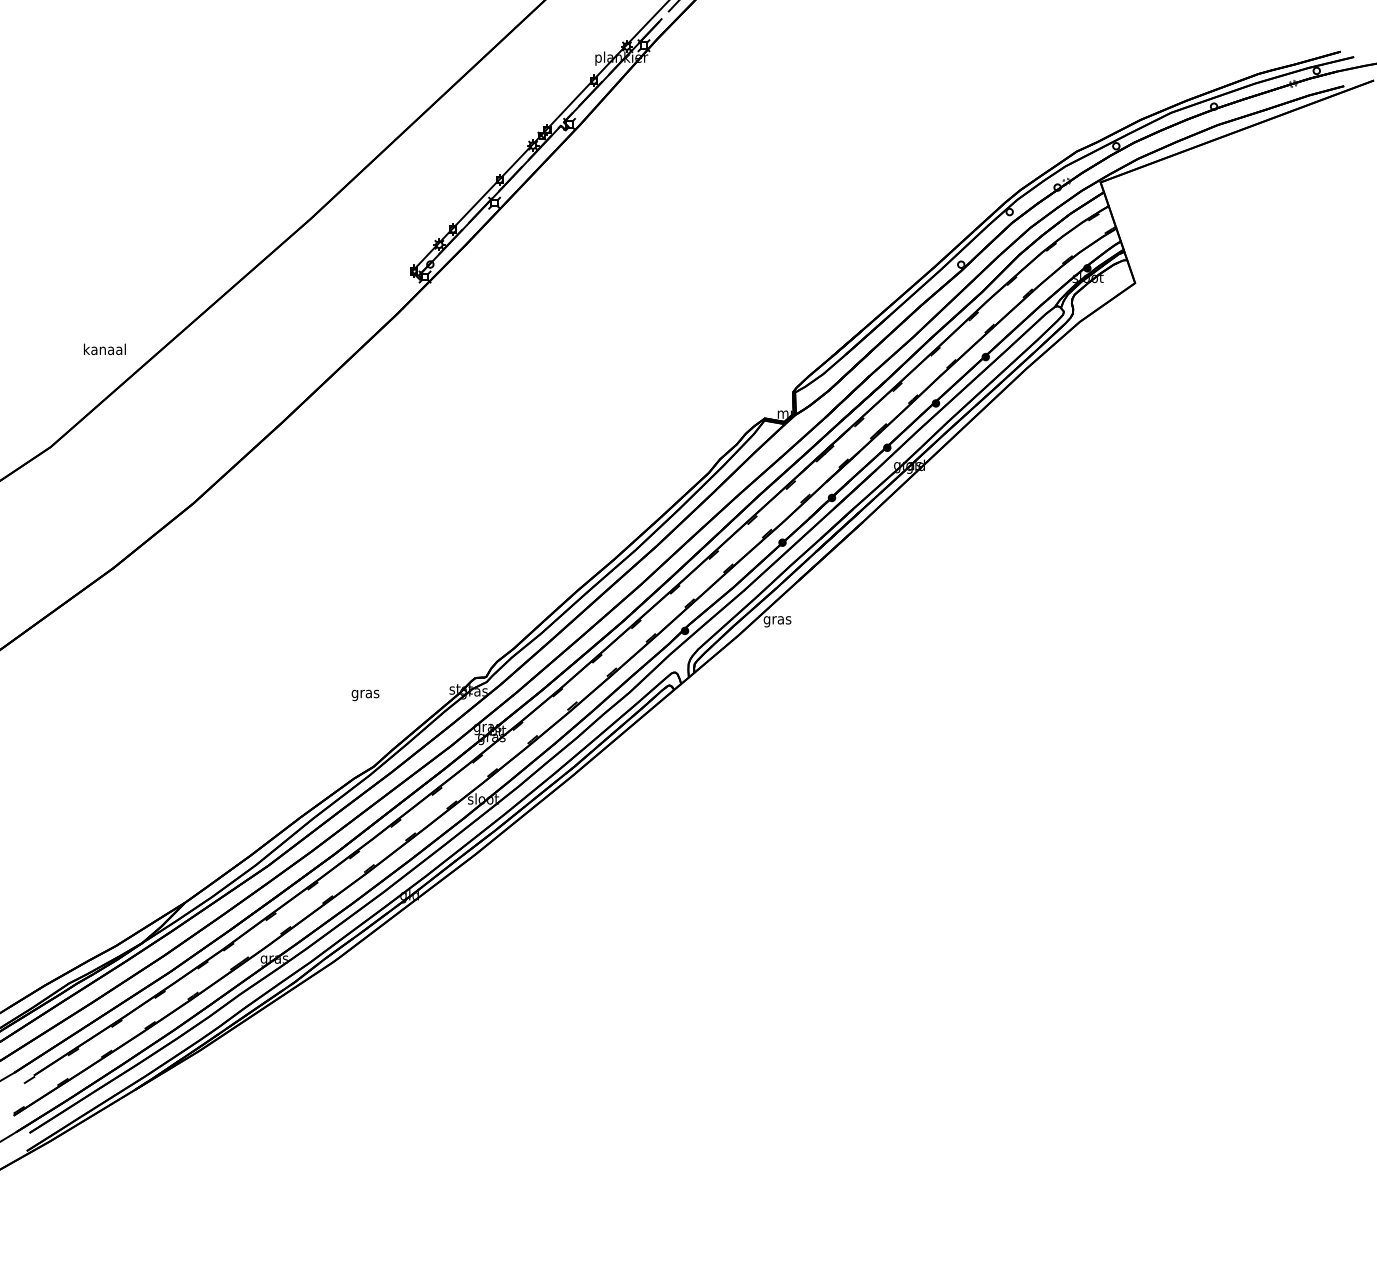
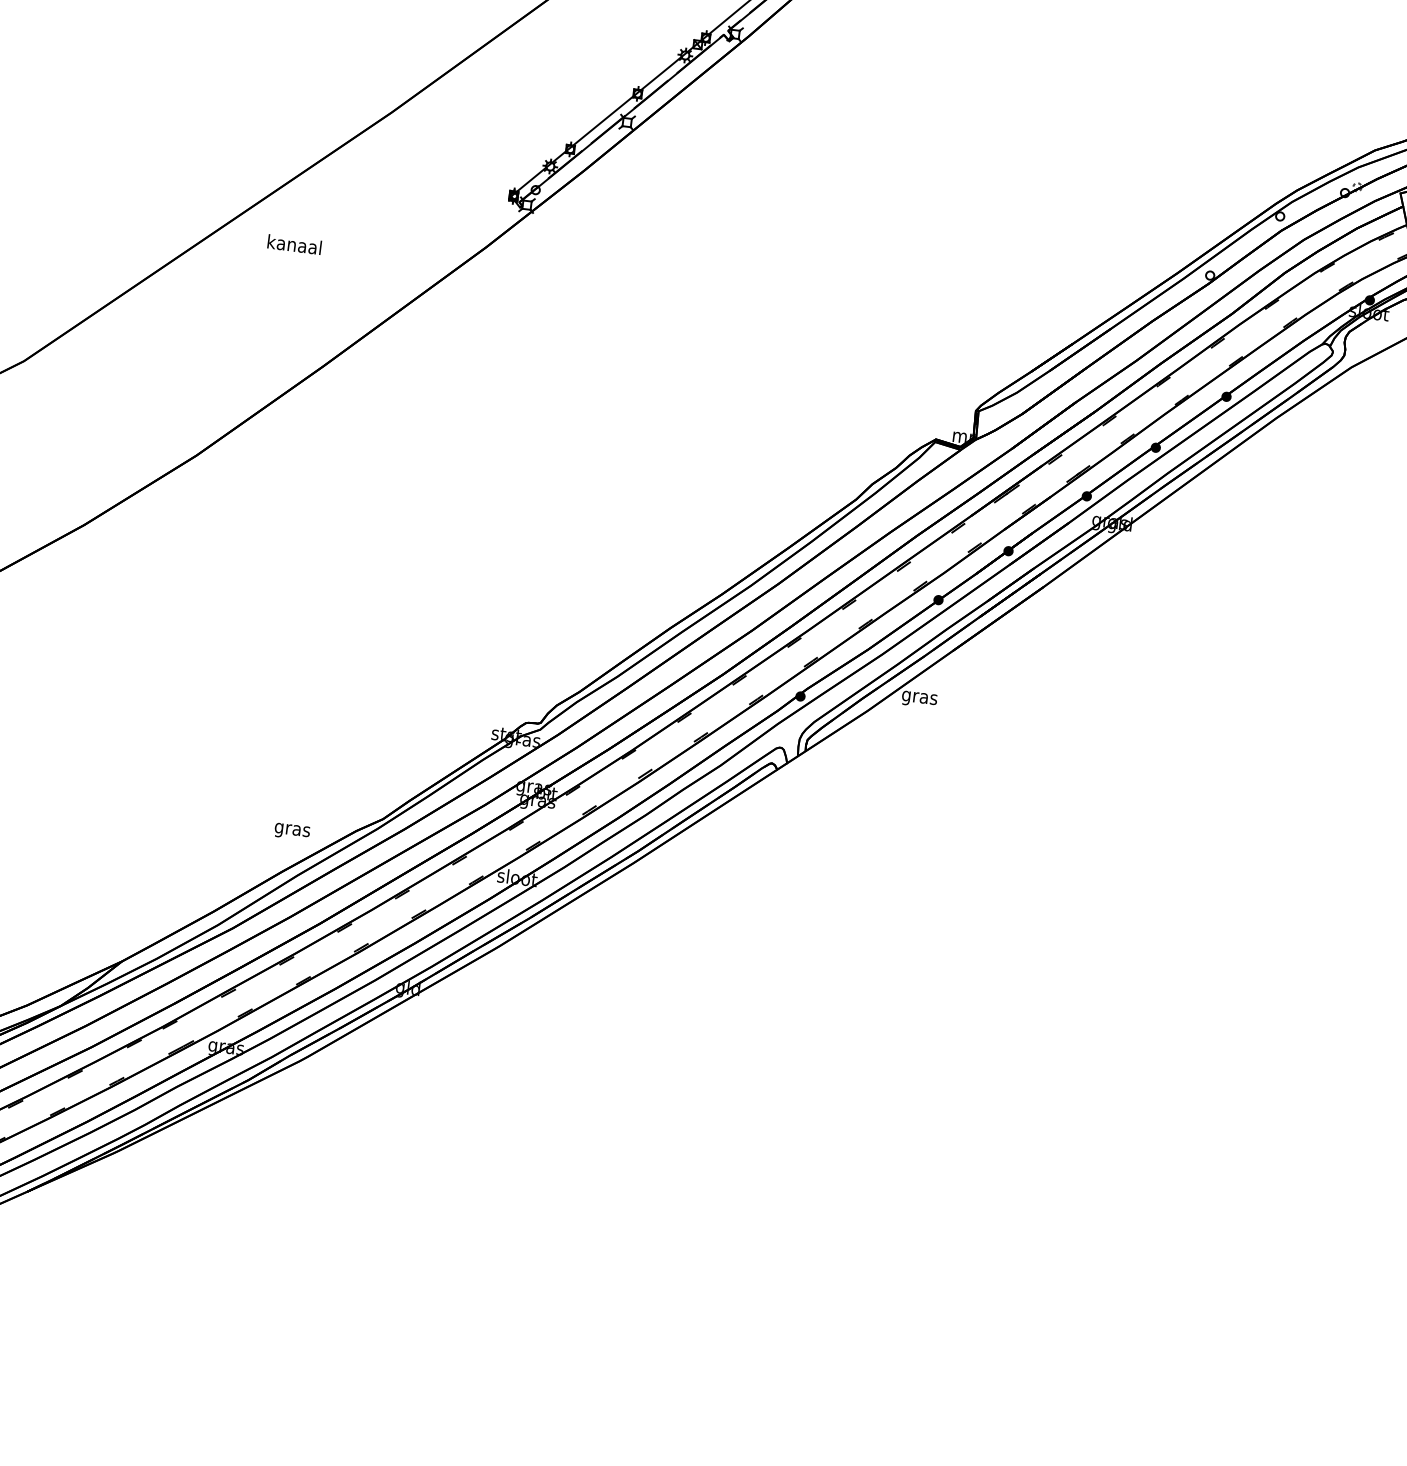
text: (104, 349) -> (294, 244), moved
text: (365, 695) -> (292, 831), moved

